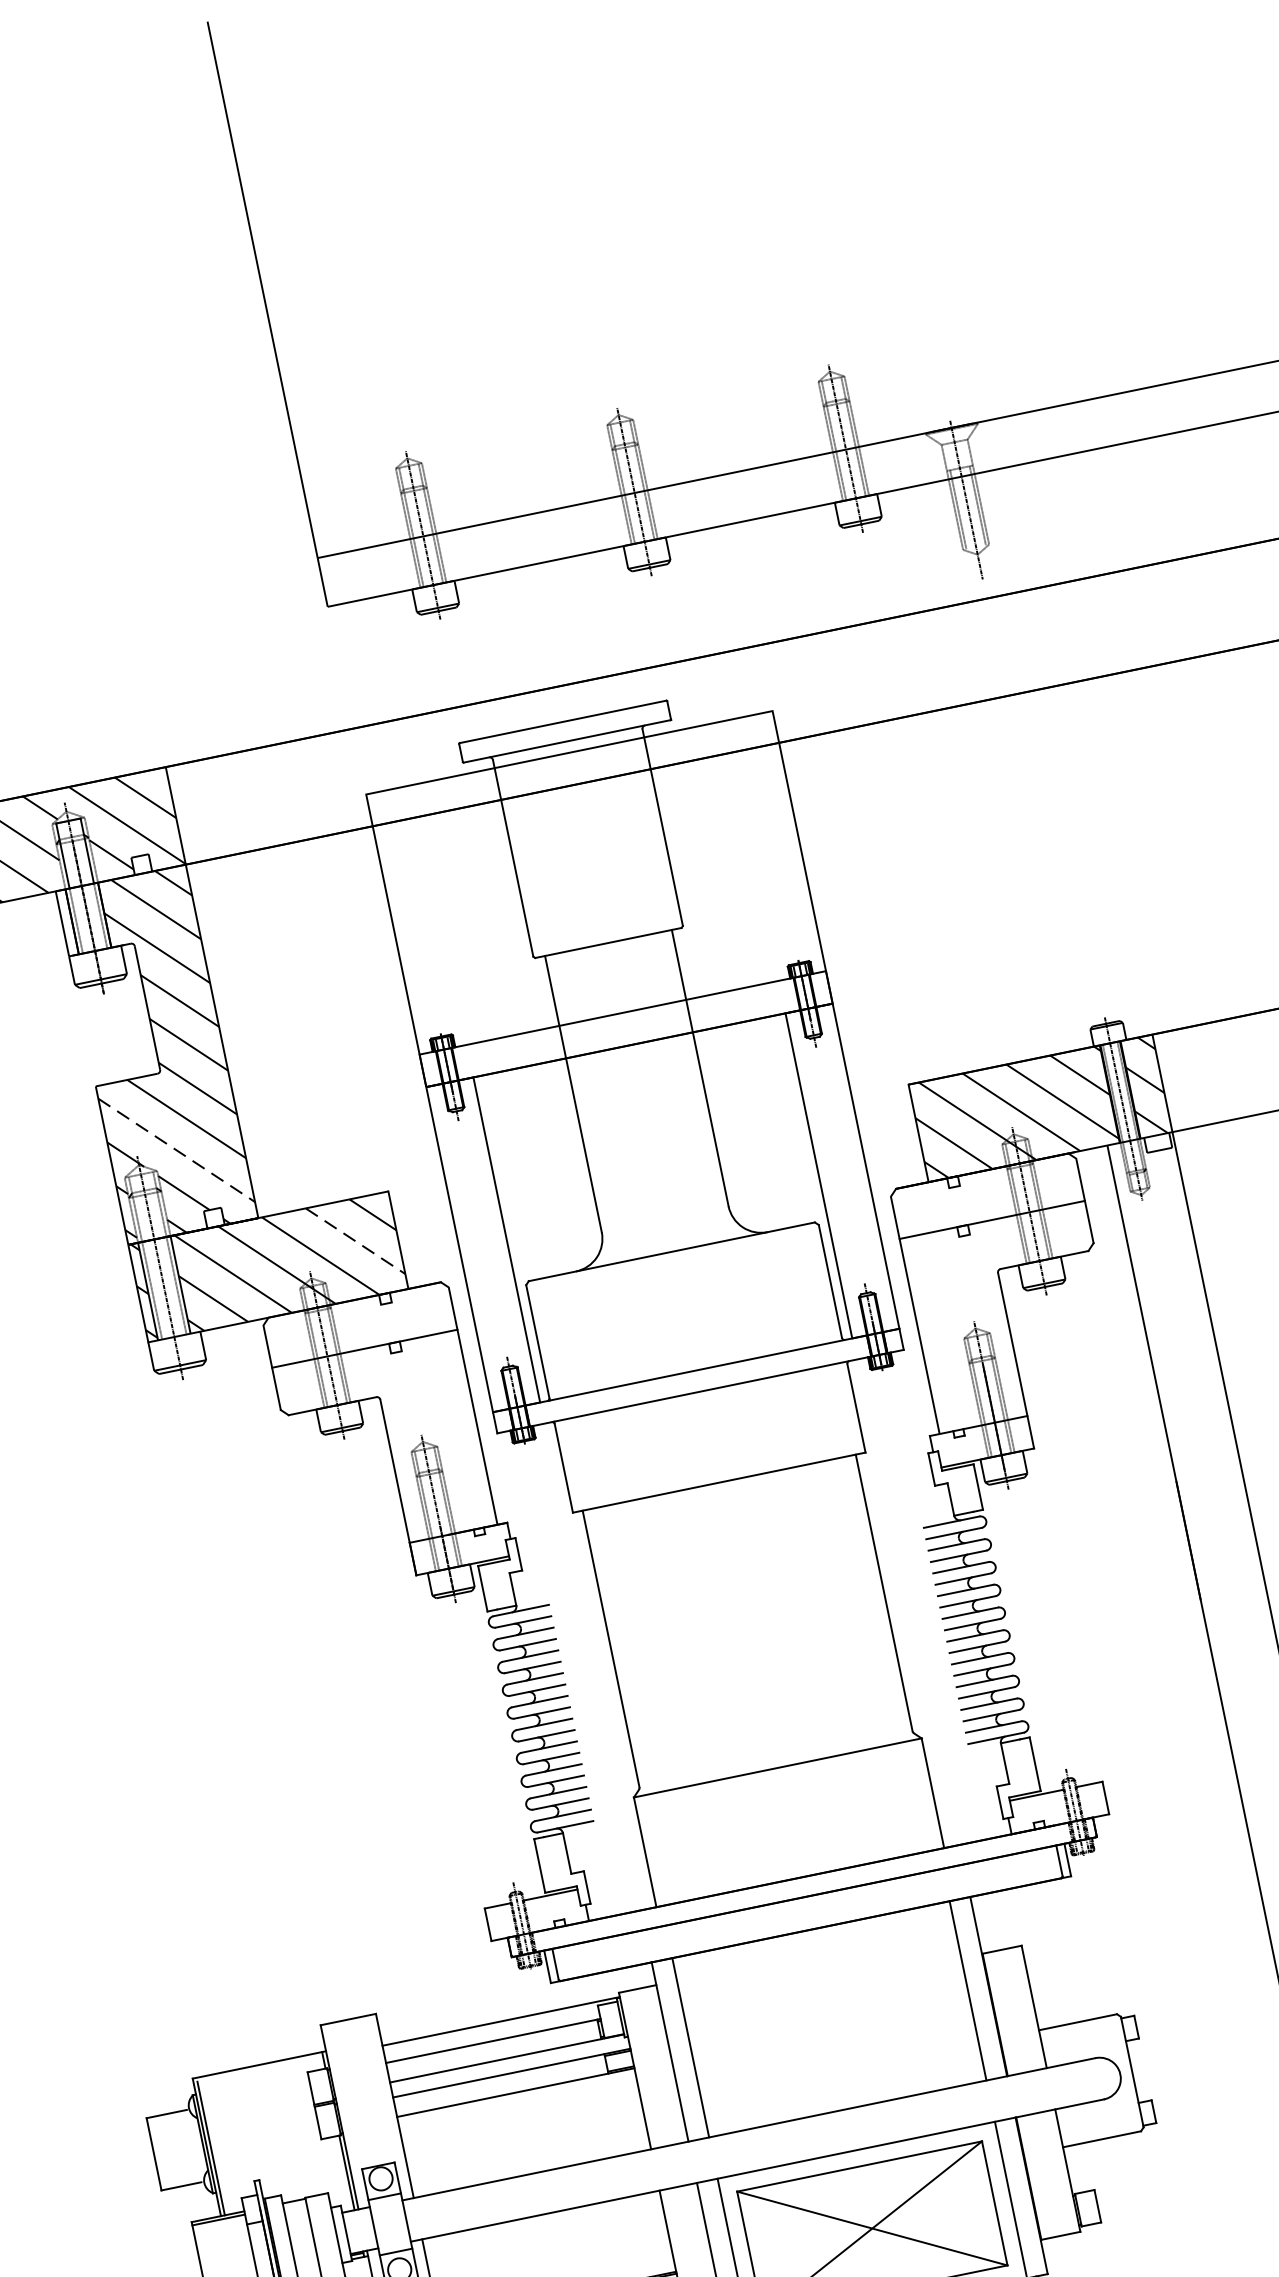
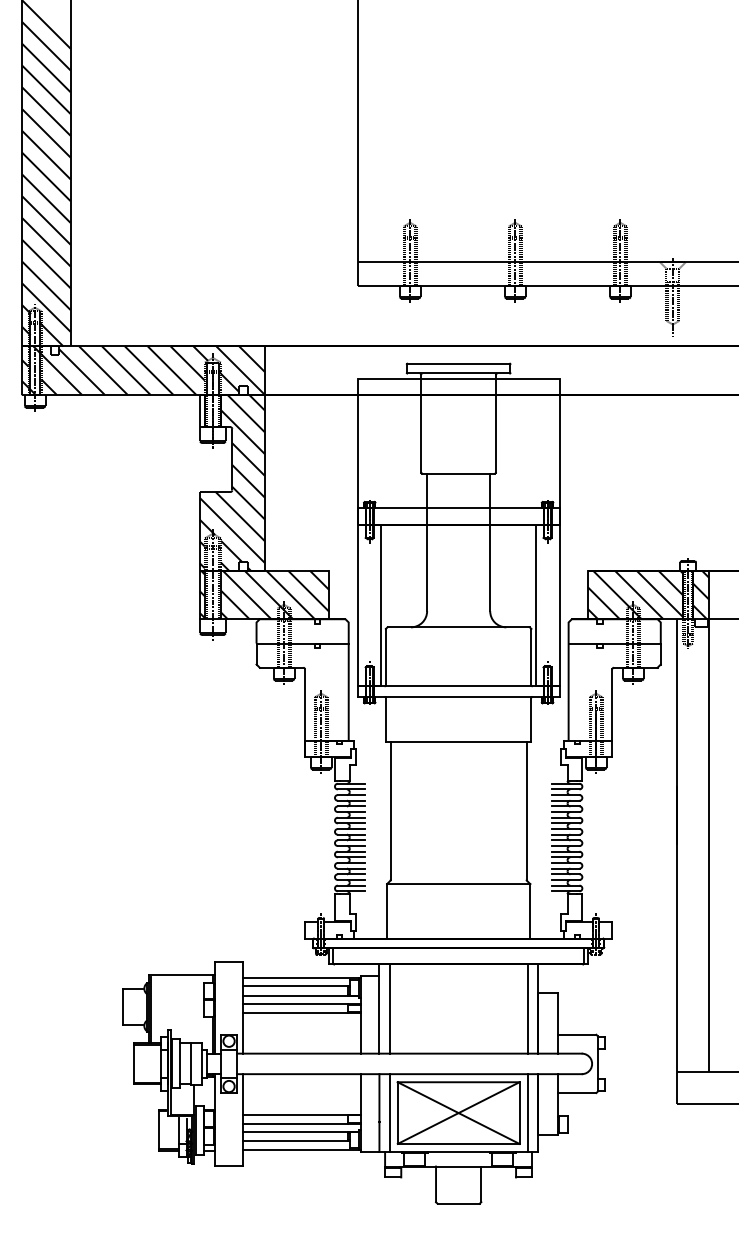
line: (177, 1150) -> (232, 530), dashed -> solid
line: (357, 1241) -> (309, 591), dashed -> solid

